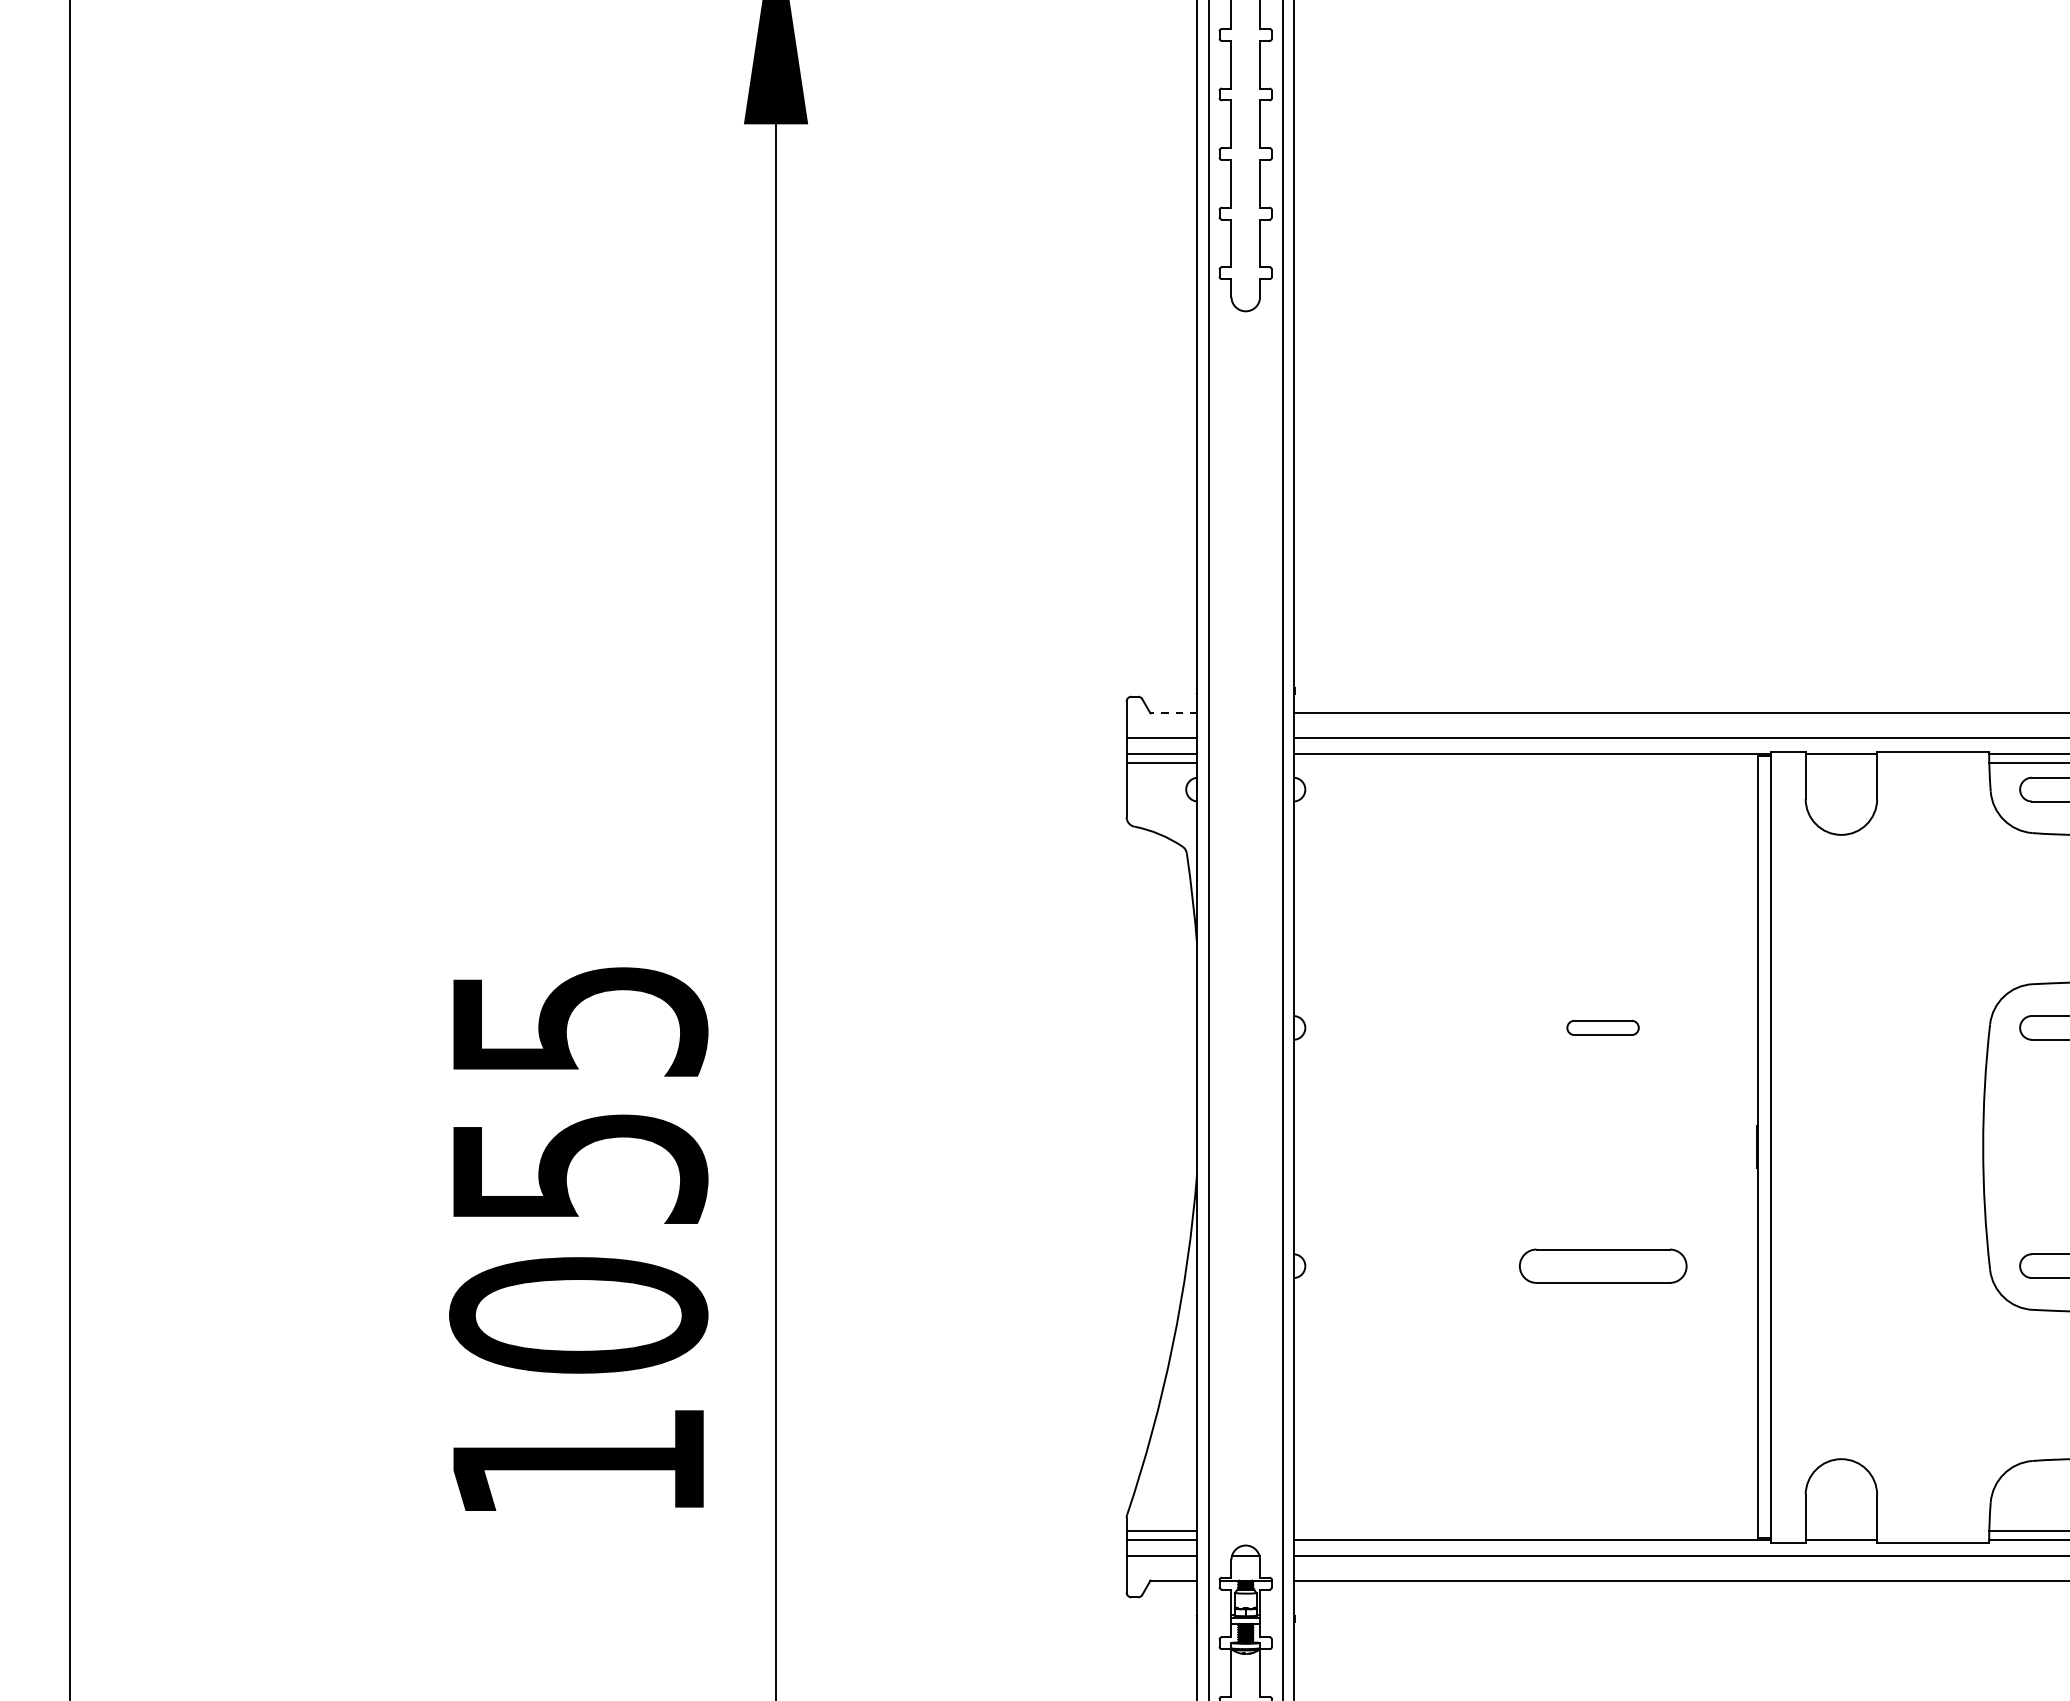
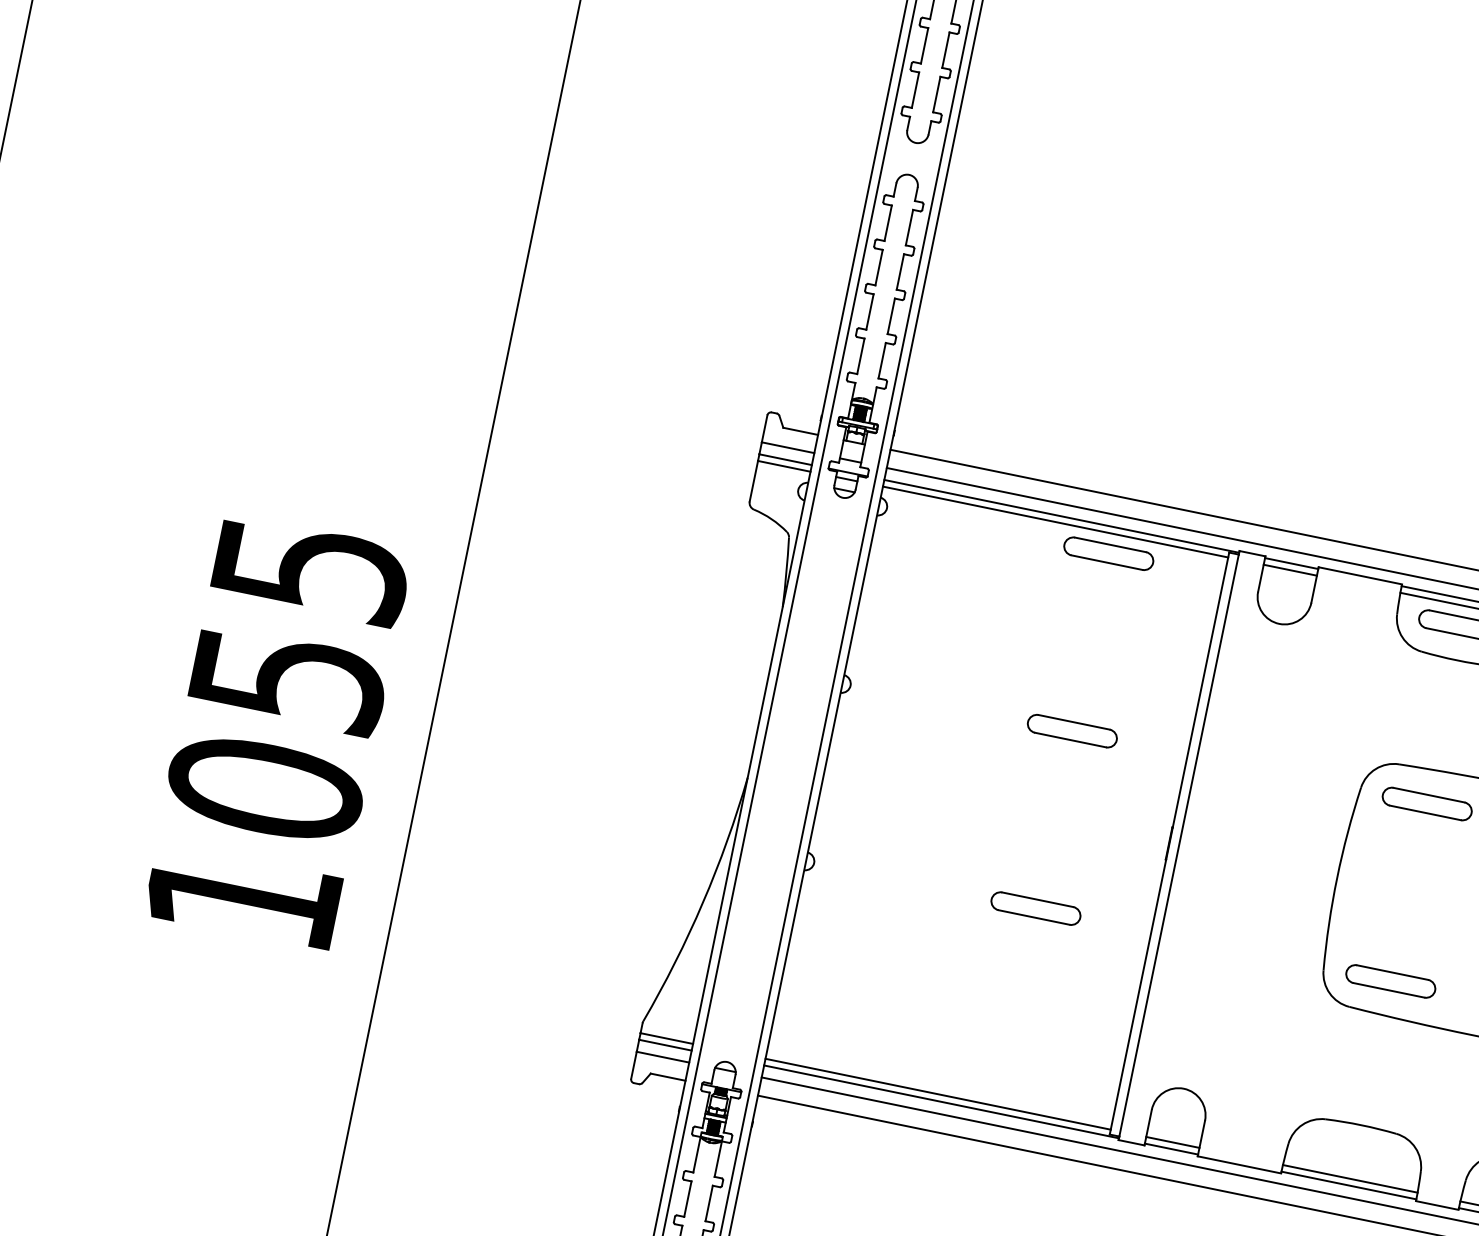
part: (1245, 570) -> (875, 335), added
line: (1173, 713) -> (800, 431), dashed -> solid
line: (1526, 762) -> (1055, 521), added
line: (1841, 762) -> (1290, 569), added
part: (1602, 789) -> (1108, 553), added
part: (1602, 1027) -> (1071, 730), size x1.67
part: (1602, 1265) -> (1035, 908), size x0.71
line: (1526, 1531) -> (938, 1094), added
line: (1841, 1531) -> (1172, 1142), added

